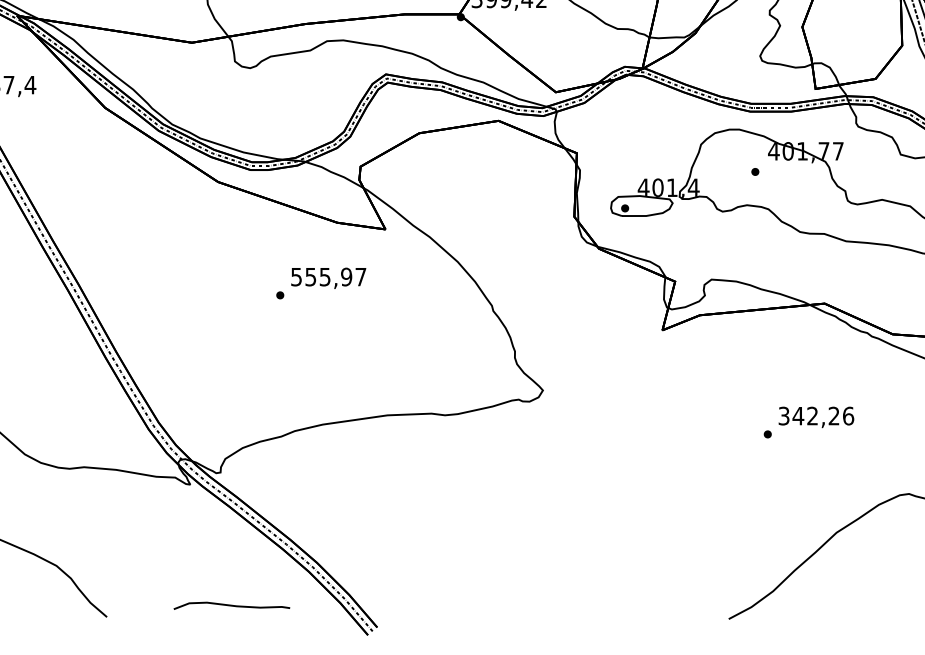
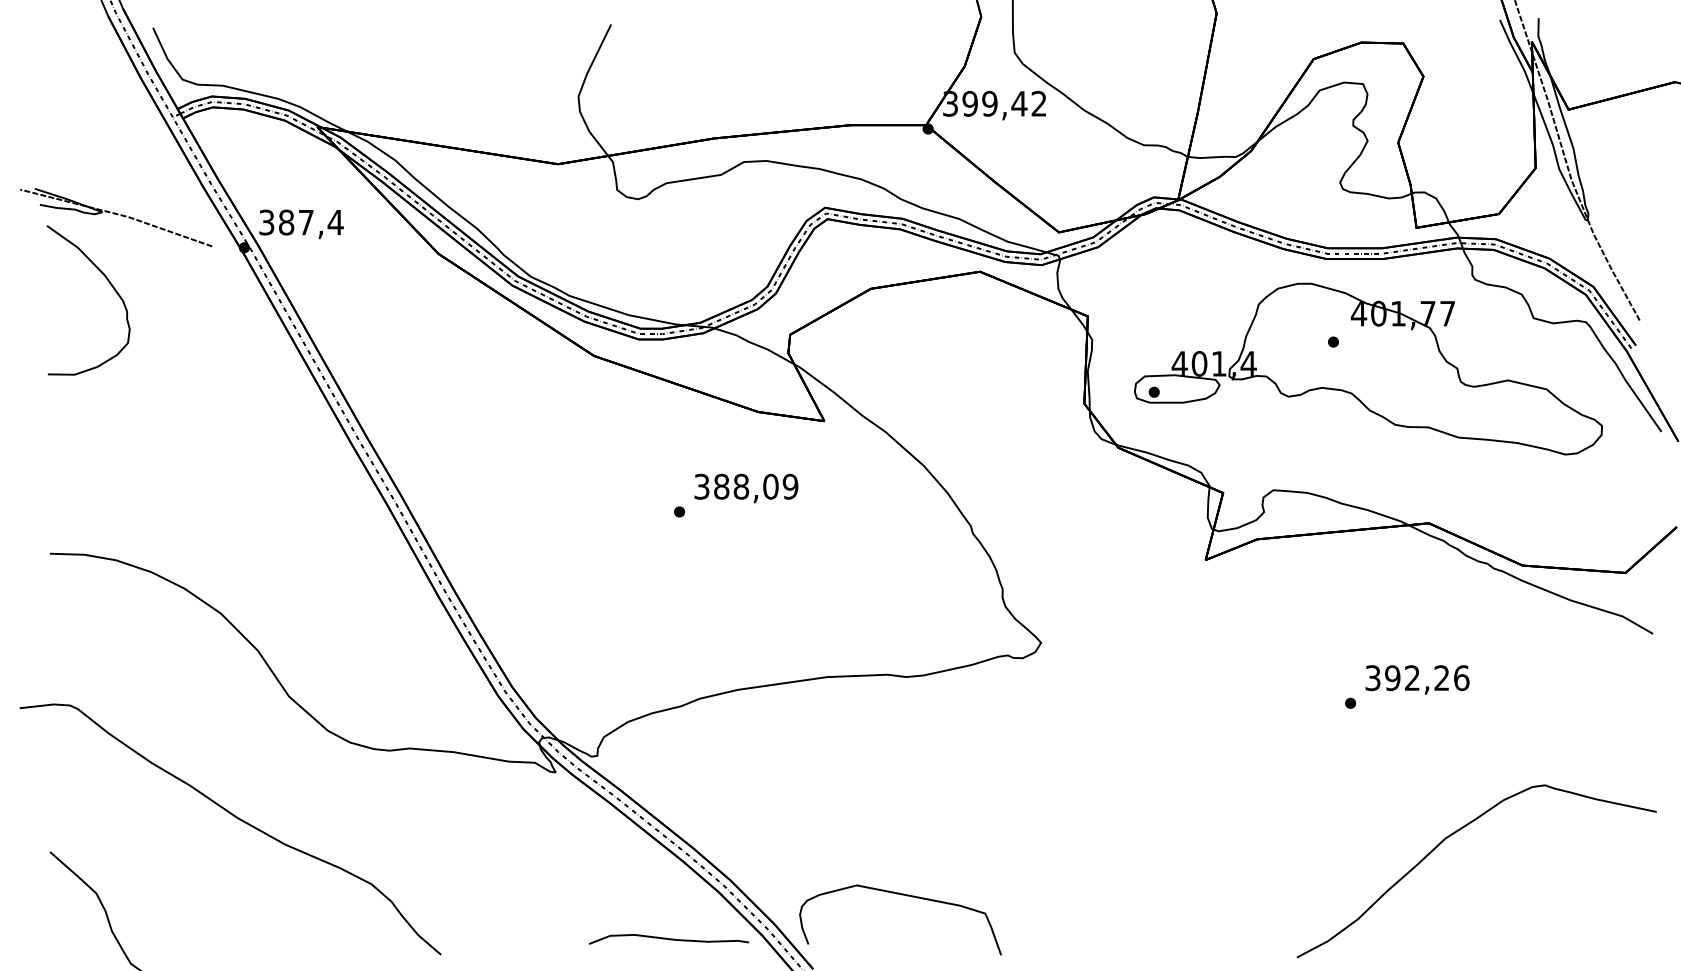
text: (328, 276) -> (746, 486), 555,97 -> 388,09
text: (798, 416) -> (1392, 678), 342,26 -> 392,26
curve: (445, 574) -> (906, 896), added
curve: (231, 605) -> (668, 939), moved

